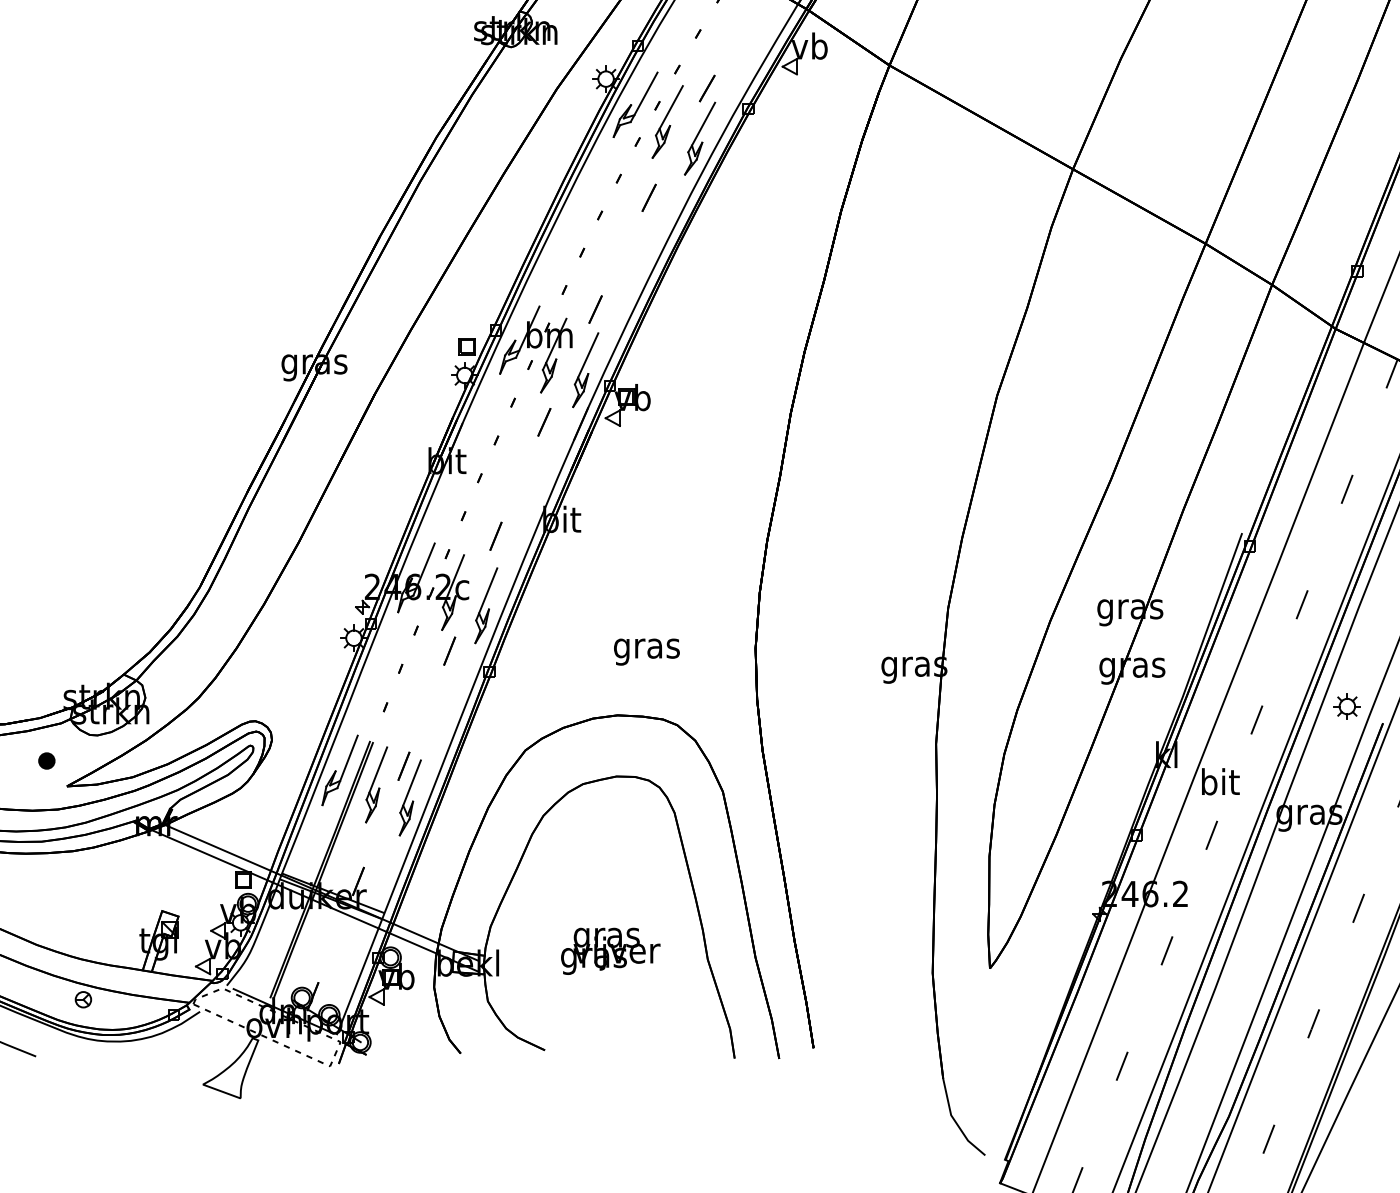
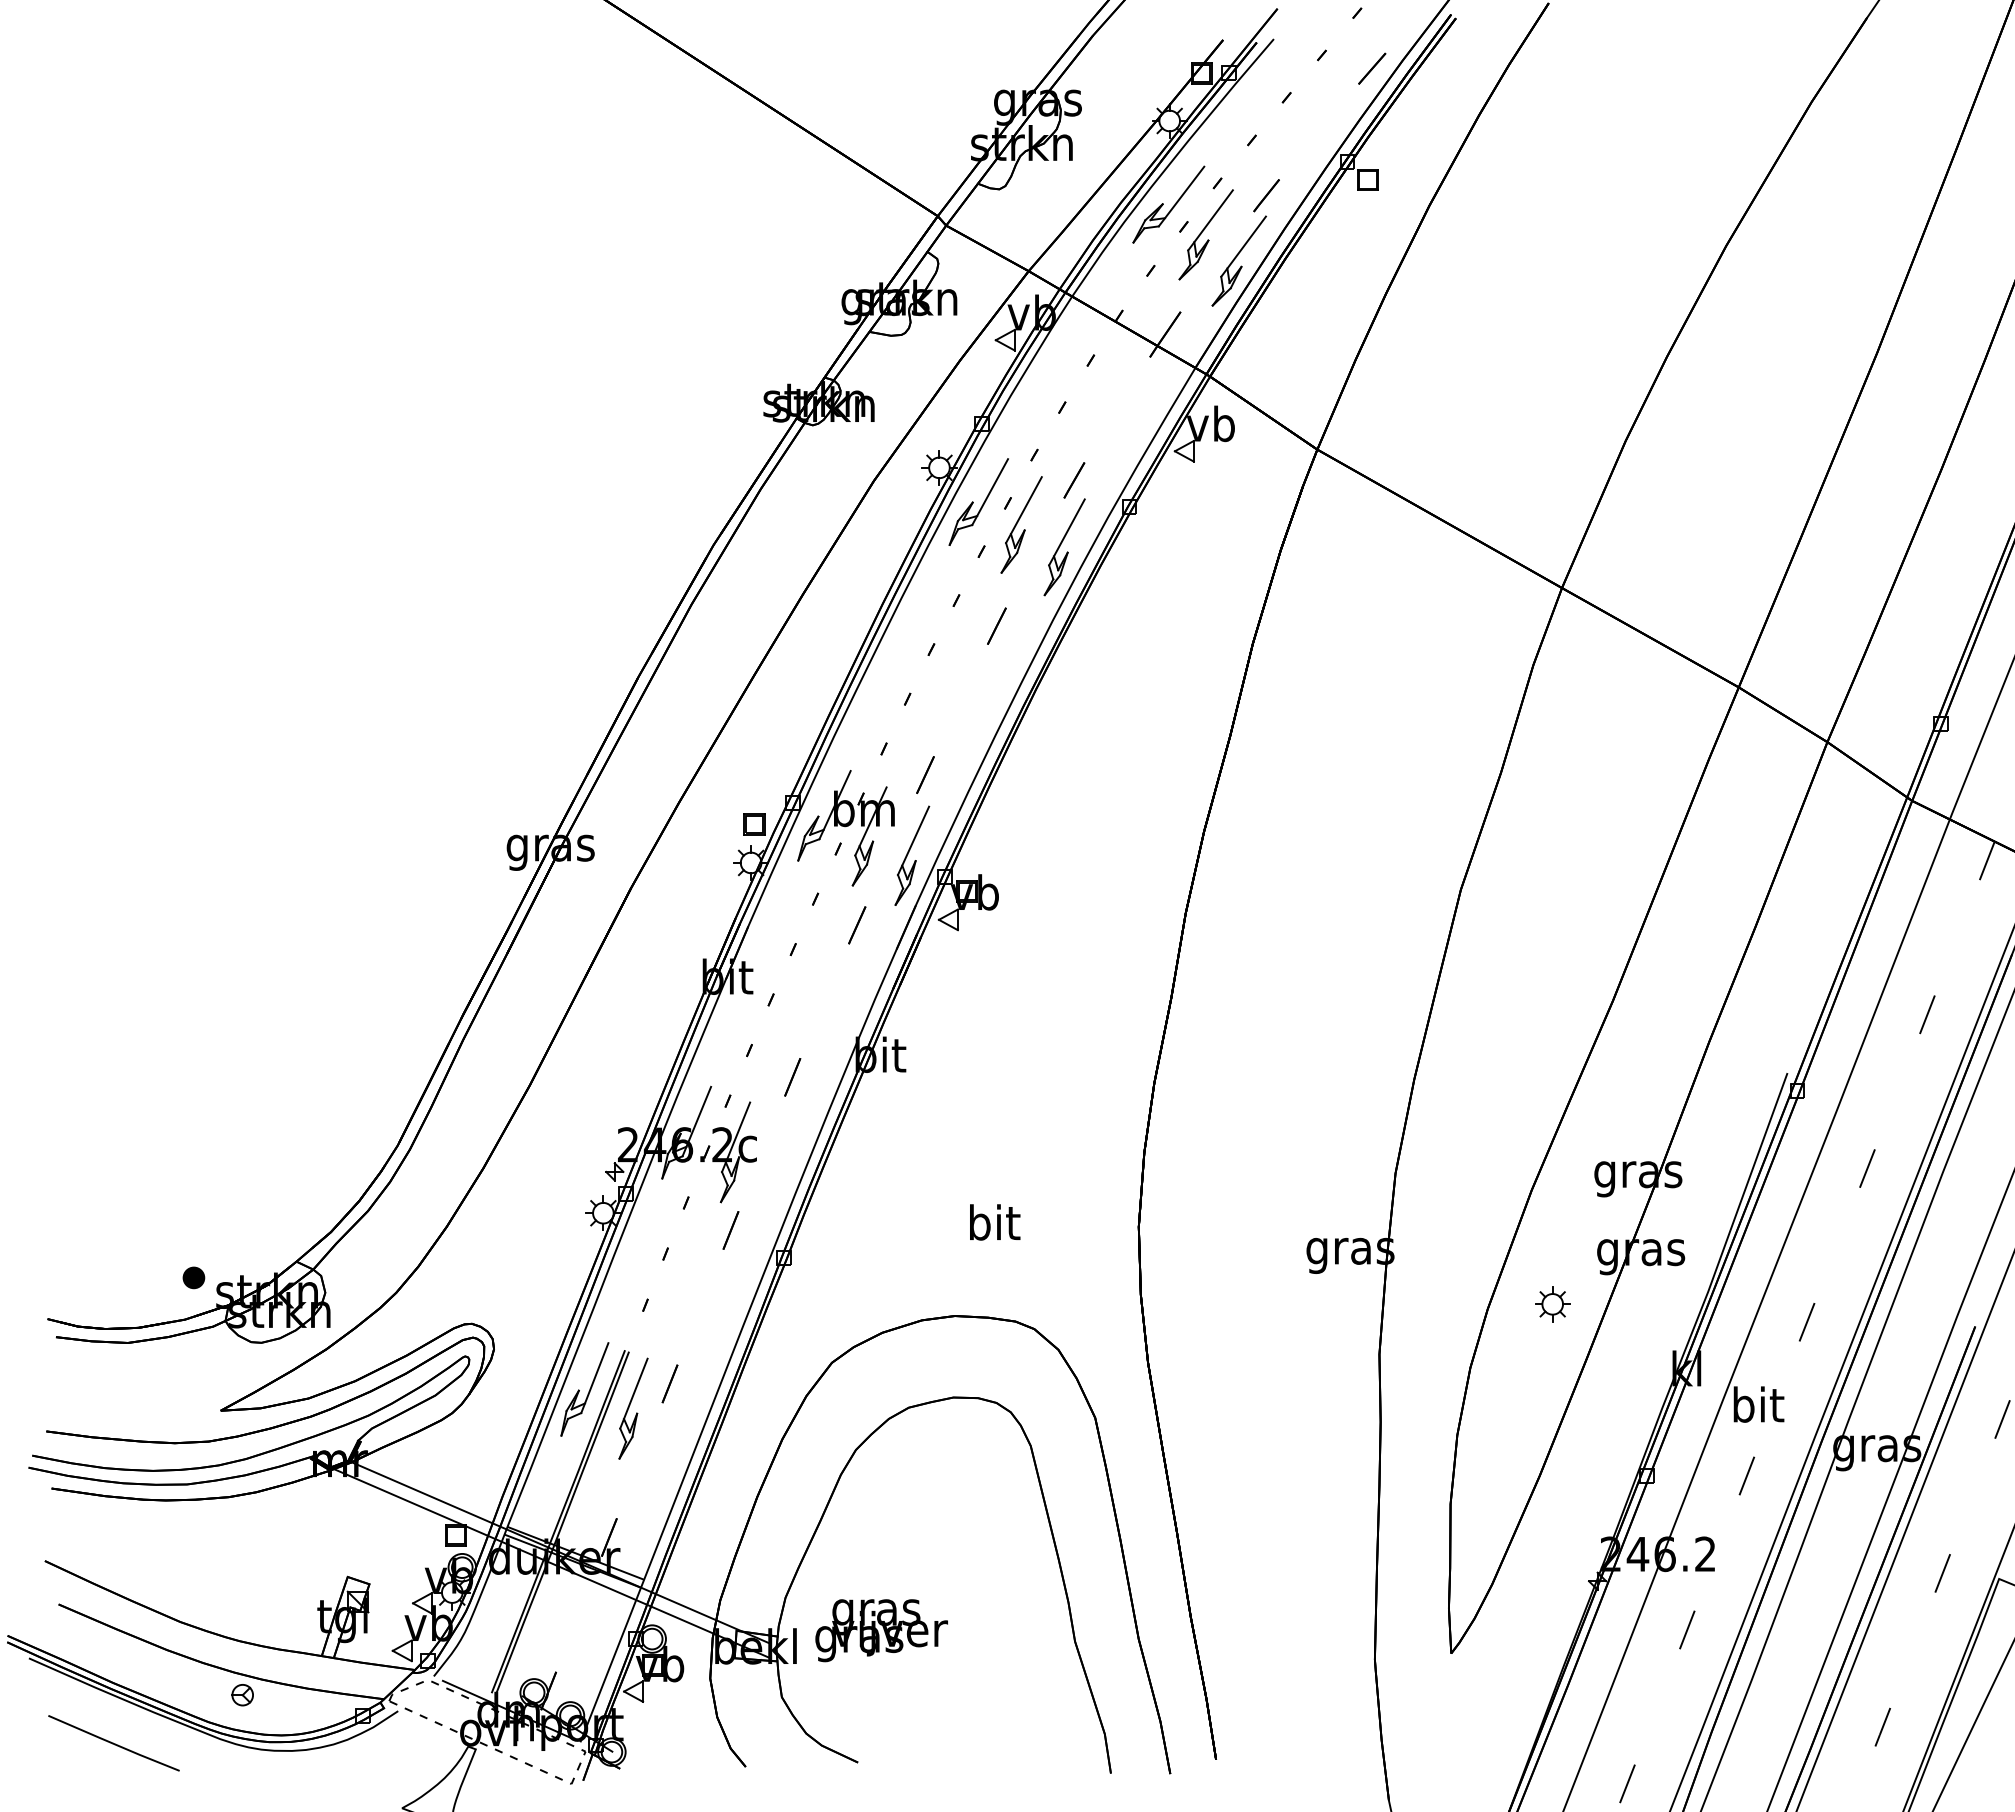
part: (486, 605) -> (779, 1169), removed
text: (646, 648) -> (993, 1226), gras -> bit
part: (1347, 706) -> (1552, 1304), moved
part: (46, 760) -> (193, 1277), moved
part: (410, 798) -> (678, 1426), removed
text: (610, 951) -> (881, 1630), moved

